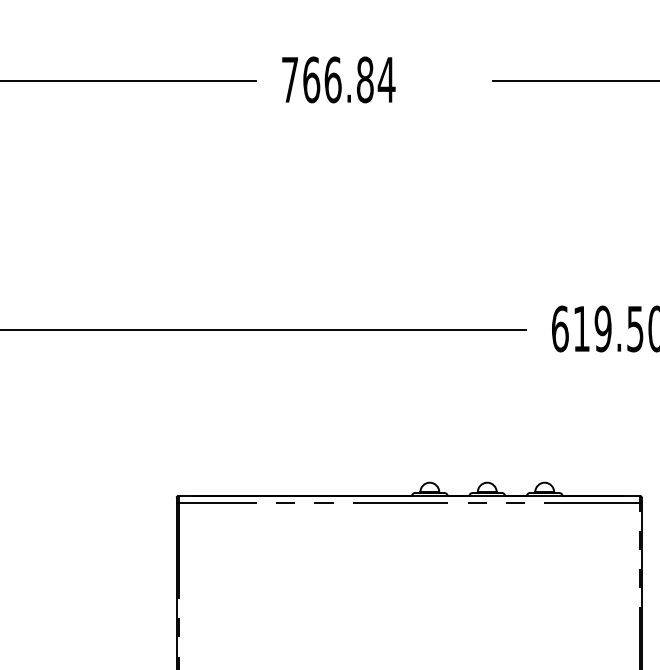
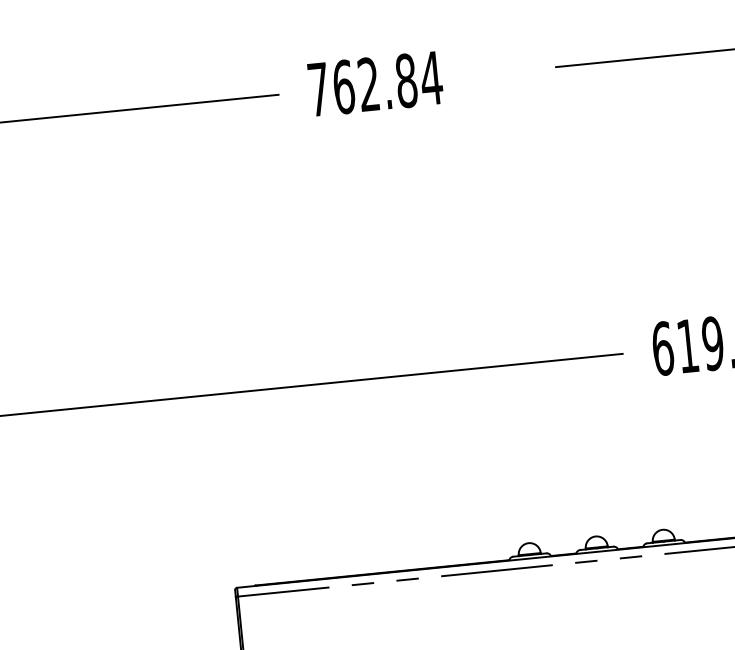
text: (332, 79) -> (368, 84), 766.84 -> 762.84

